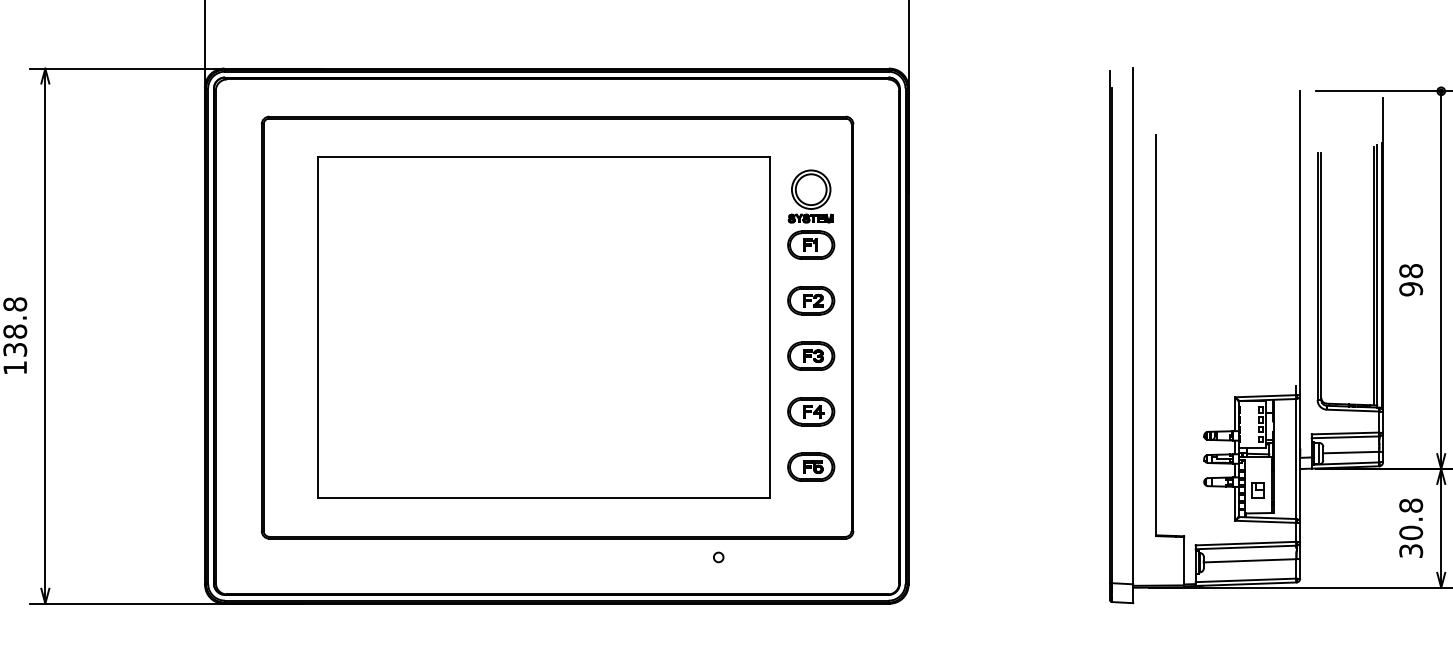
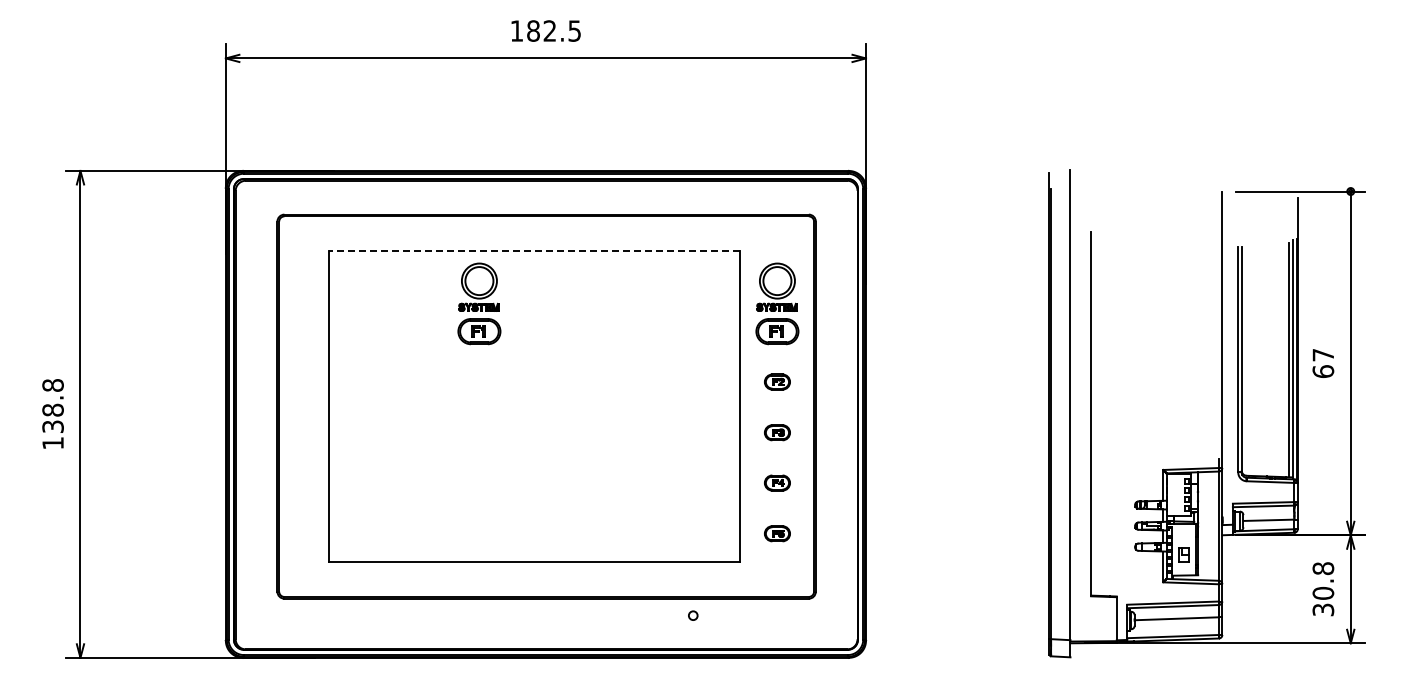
line: (544, 157) -> (534, 251), solid -> dashed
part: (483, 214) -> (479, 303), added
text: (1411, 280) -> (1323, 363), 98 -> 67
part: (811, 300) -> (777, 381), size x0.6
part: (811, 356) -> (777, 432), size x0.6
part: (811, 411) -> (777, 482), size x0.6
part: (811, 467) -> (777, 533), size x0.6

